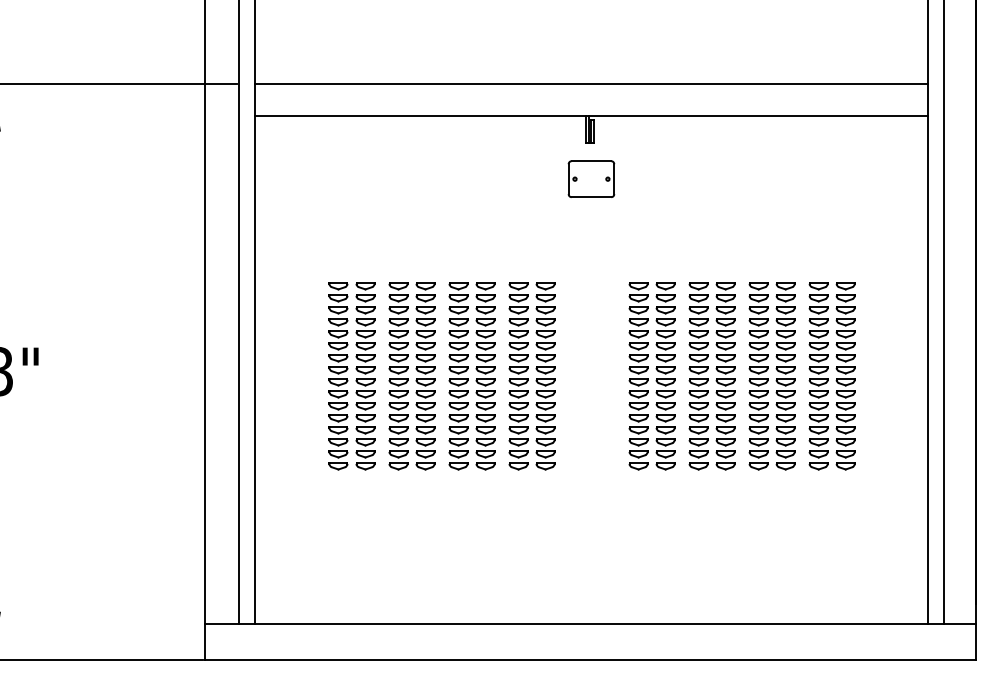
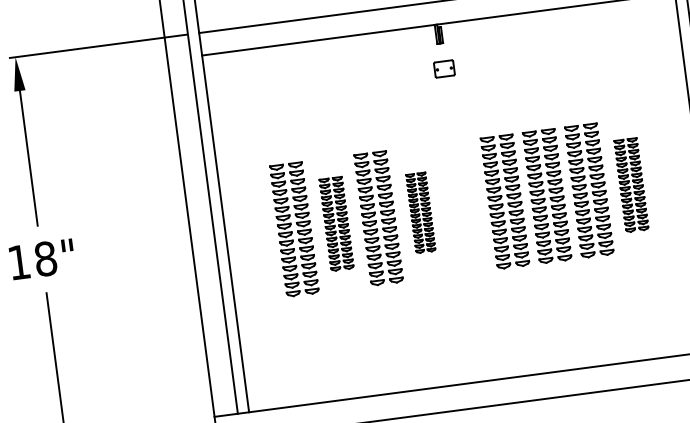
part: (591, 178) -> (444, 68), size x0.6
part: (411, 376) -> (336, 224), size x0.7
part: (531, 376) -> (420, 213), size x0.6
part: (831, 376) -> (631, 185), size x0.7

